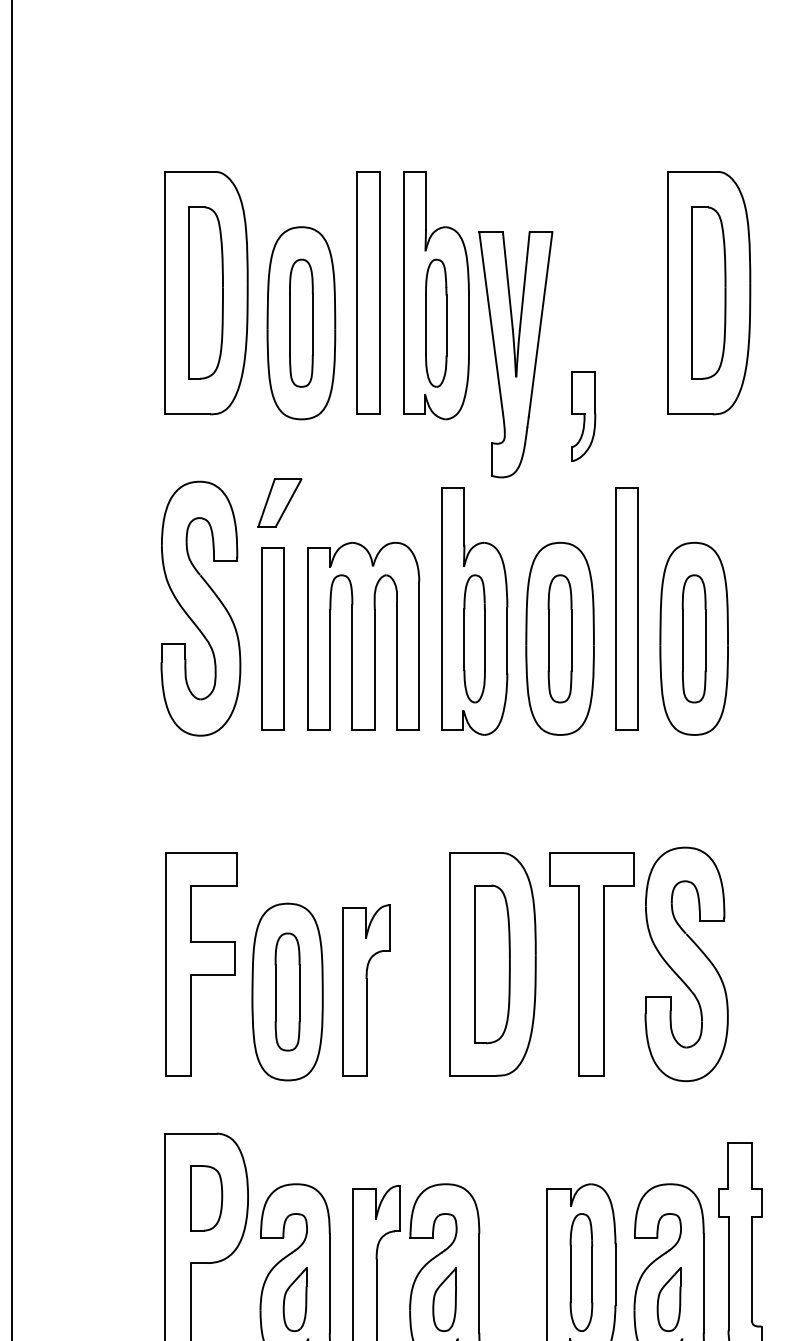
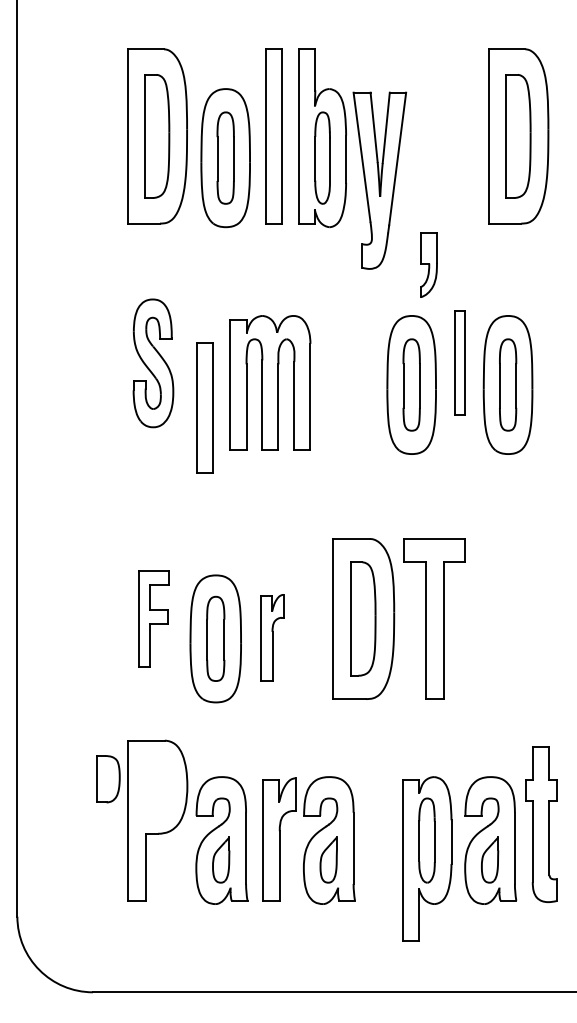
part: (583, 415) -> (428, 264), moved
part: (278, 503) -> (209, 287), removed
part: (626, 607) -> (459, 362), size x0.6
part: (200, 608) -> (153, 363), size x0.7
part: (474, 610) -> (350, 364), removed
part: (271, 638) -> (204, 407), moved
part: (200, 963) -> (153, 618), size x0.6
part: (686, 963) -> (502, 618), removed
part: (366, 990) -> (272, 637), size x0.7
part: (206, 1198) -> (108, 779), moved

